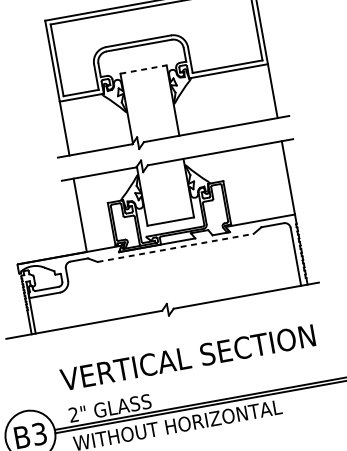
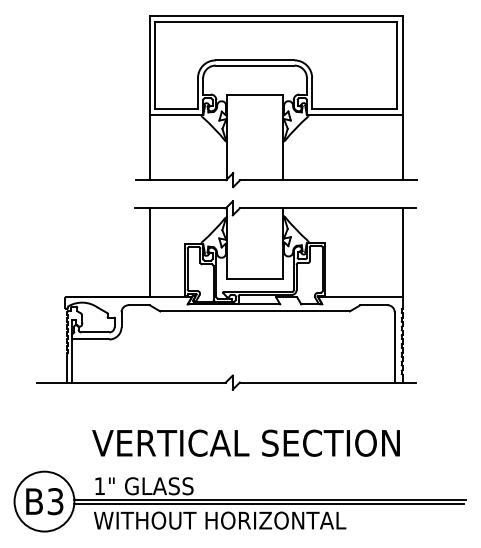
line: (143, 69) -> (255, 94), dashed -> solid
line: (176, 247) -> (255, 311), dashed -> solid
text: (73, 414) -> (99, 485), 2" -> 1"

